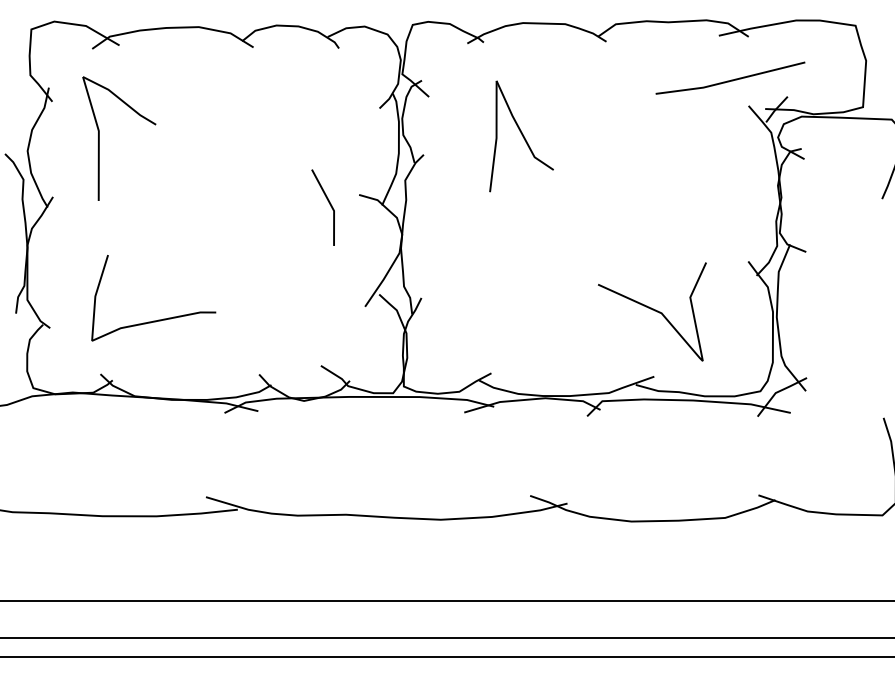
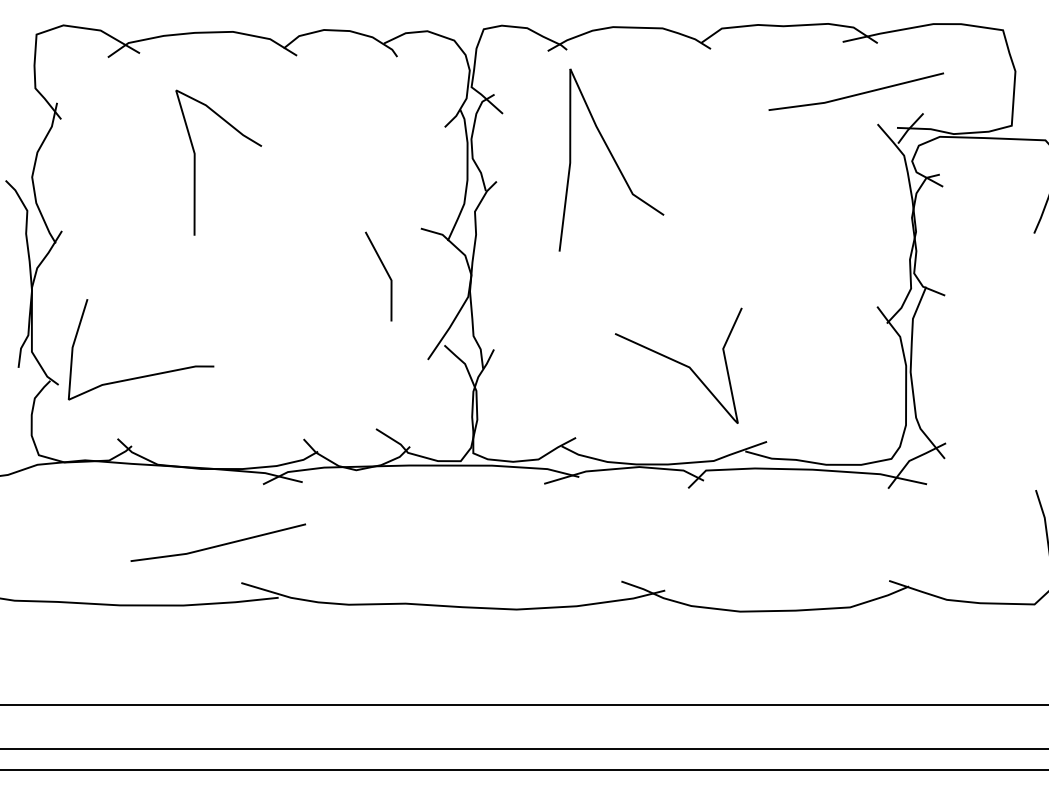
part: (521, 135) -> (611, 159), size x1.4
part: (99, 138) -> (195, 162), moved
line: (329, 205) -> (386, 273), moved
curve: (652, 309) -> (678, 363), moved
curve: (155, 320) -> (143, 375), moved
line: (187, 464) -> (219, 544), added

